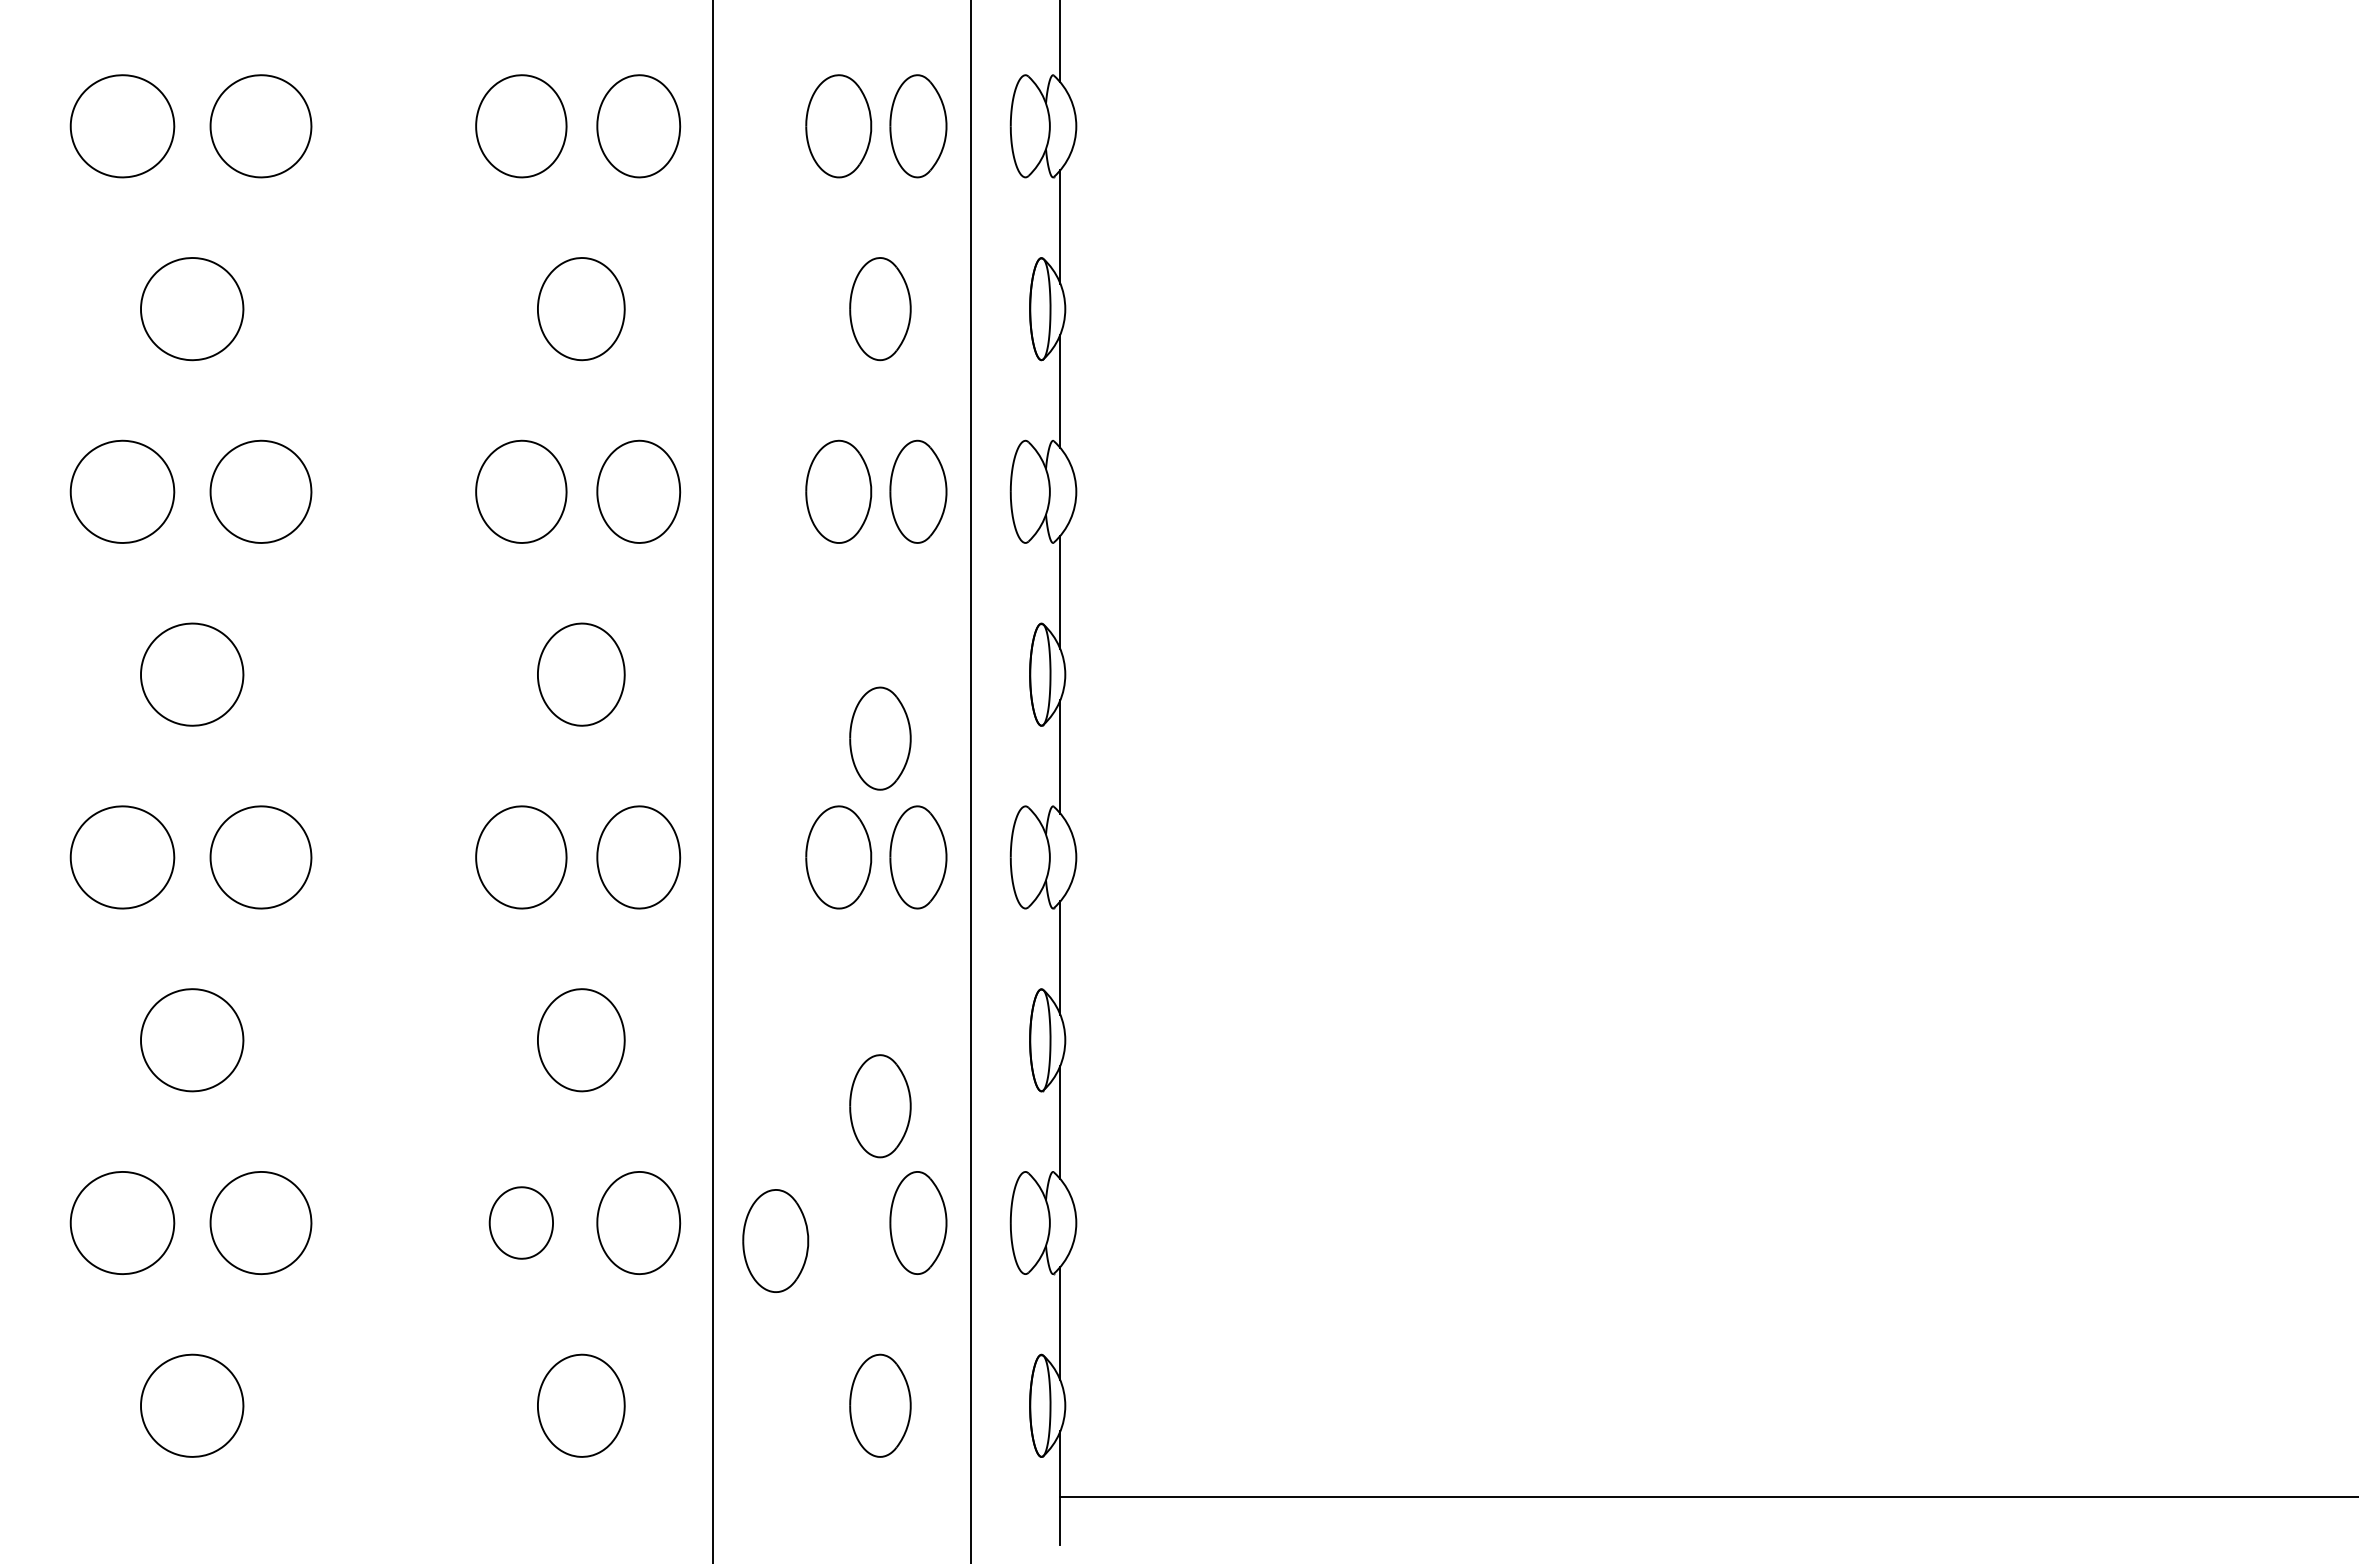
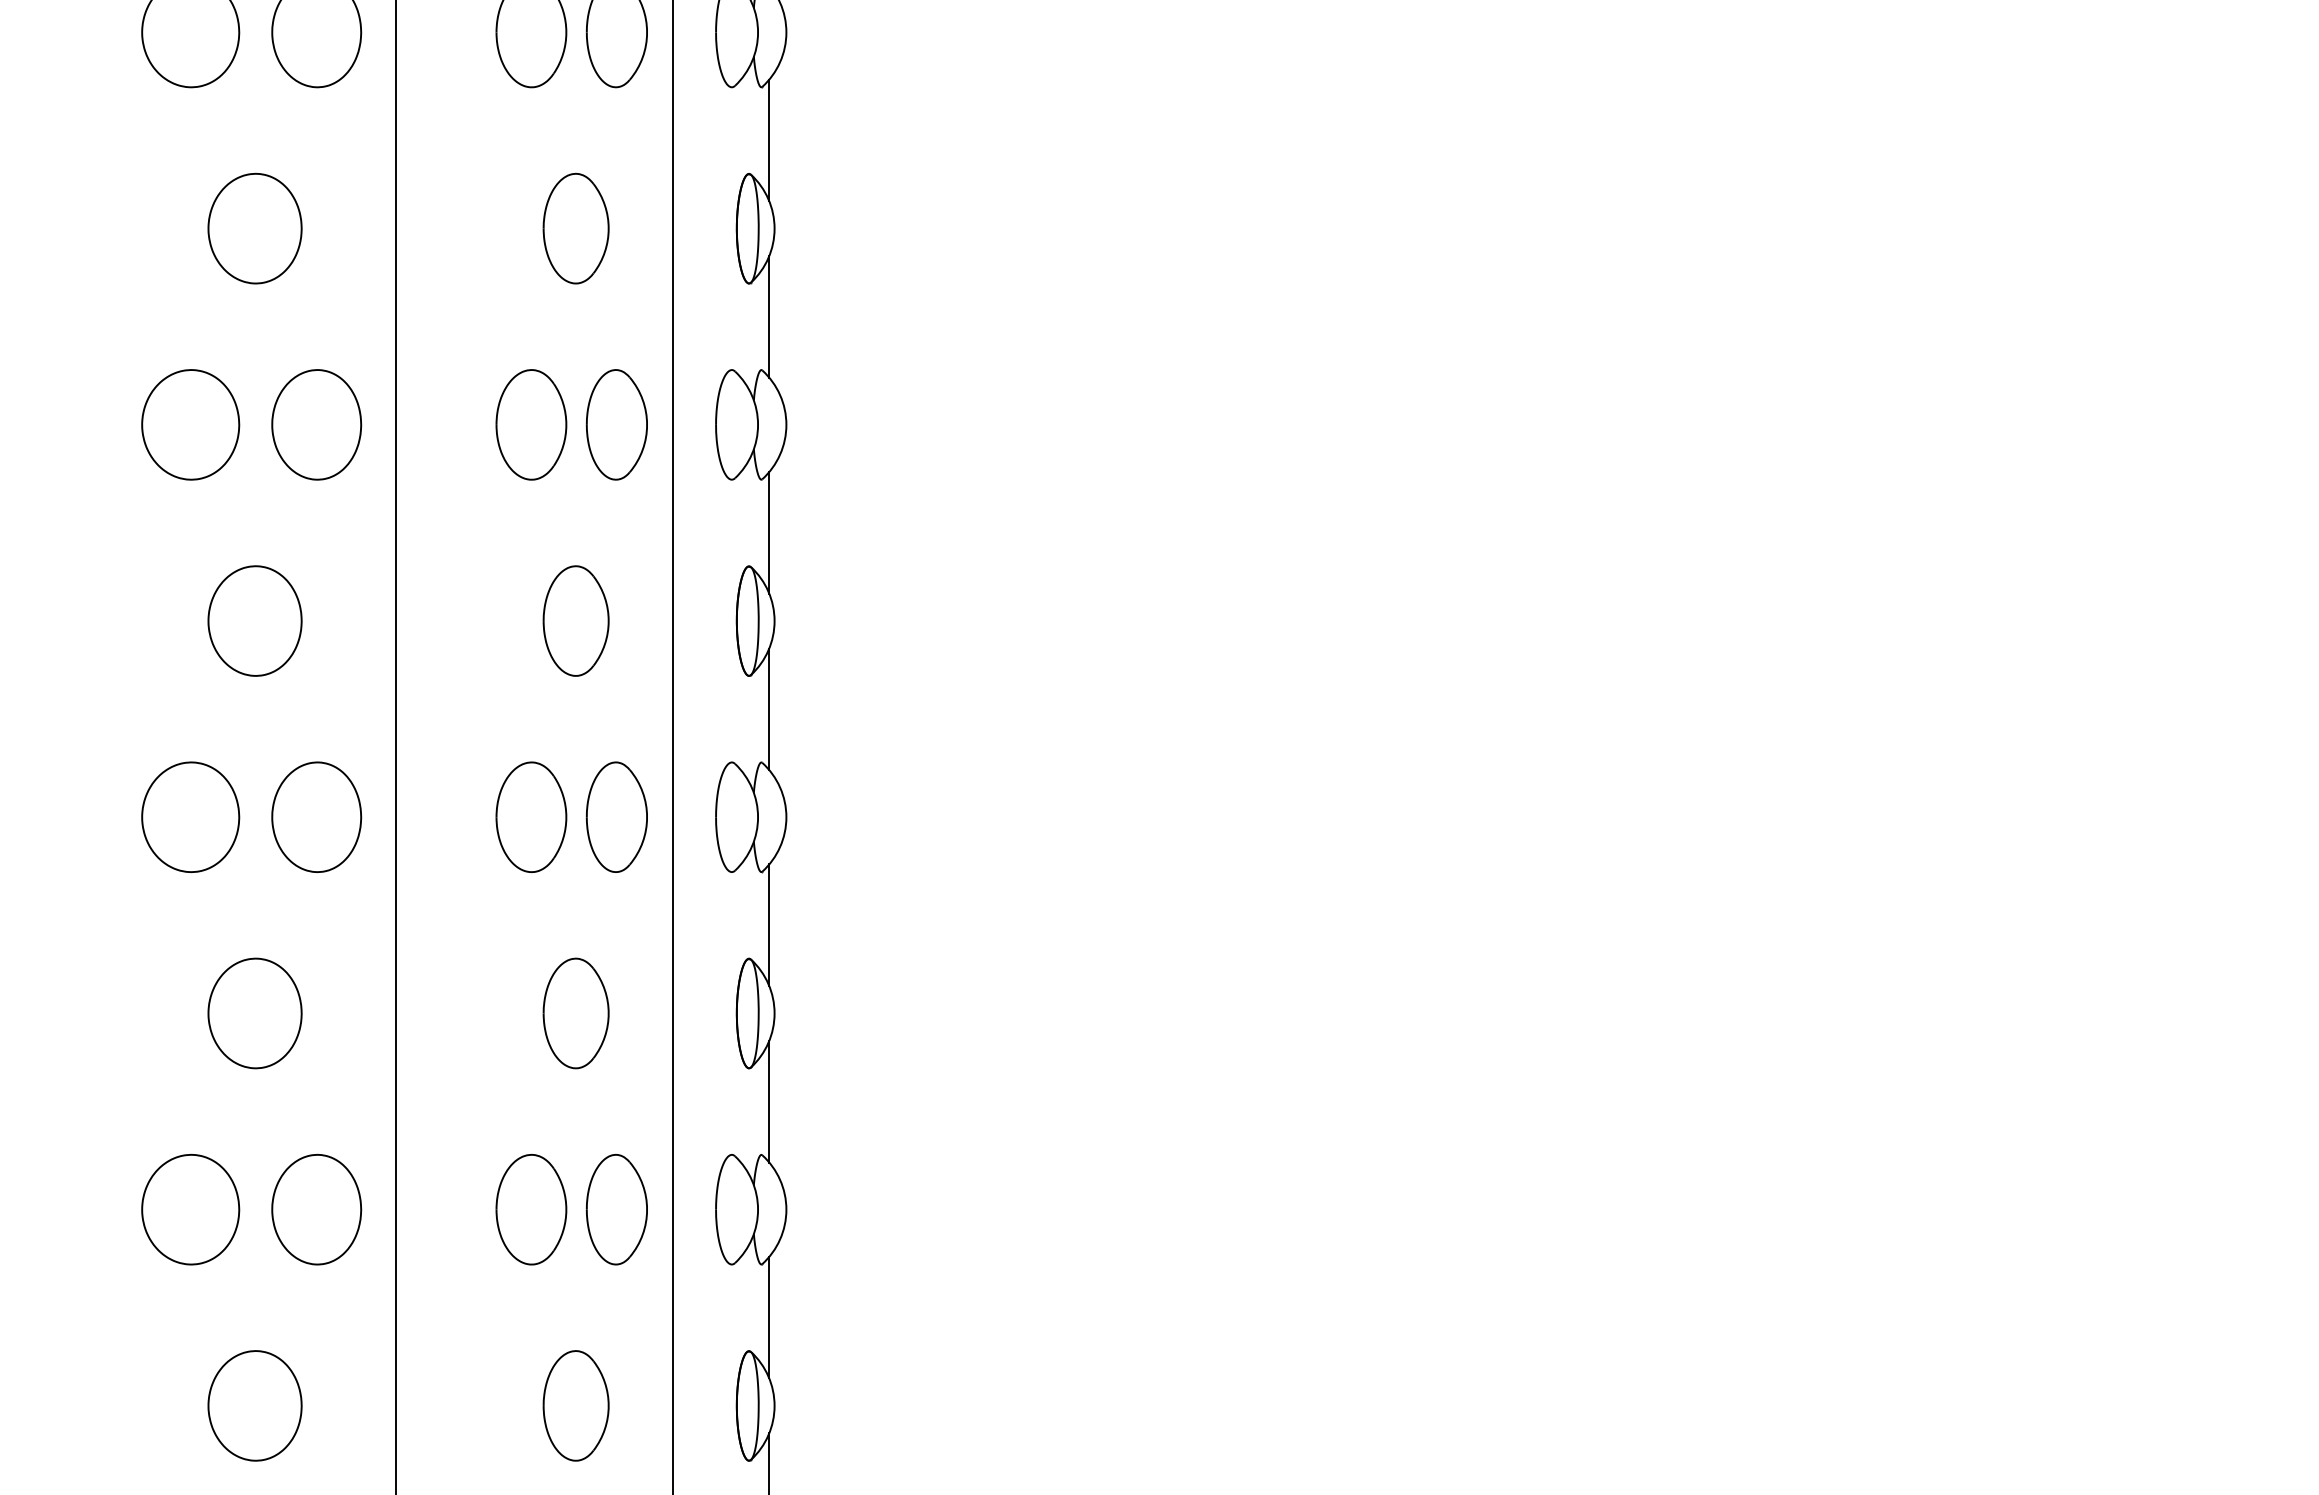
part: (880, 738) -> (576, 620), moved
part: (880, 1106) -> (576, 1013), moved
part: (521, 1222) -> (190, 1209), size x1.43
part: (775, 1240) -> (531, 1209), moved

